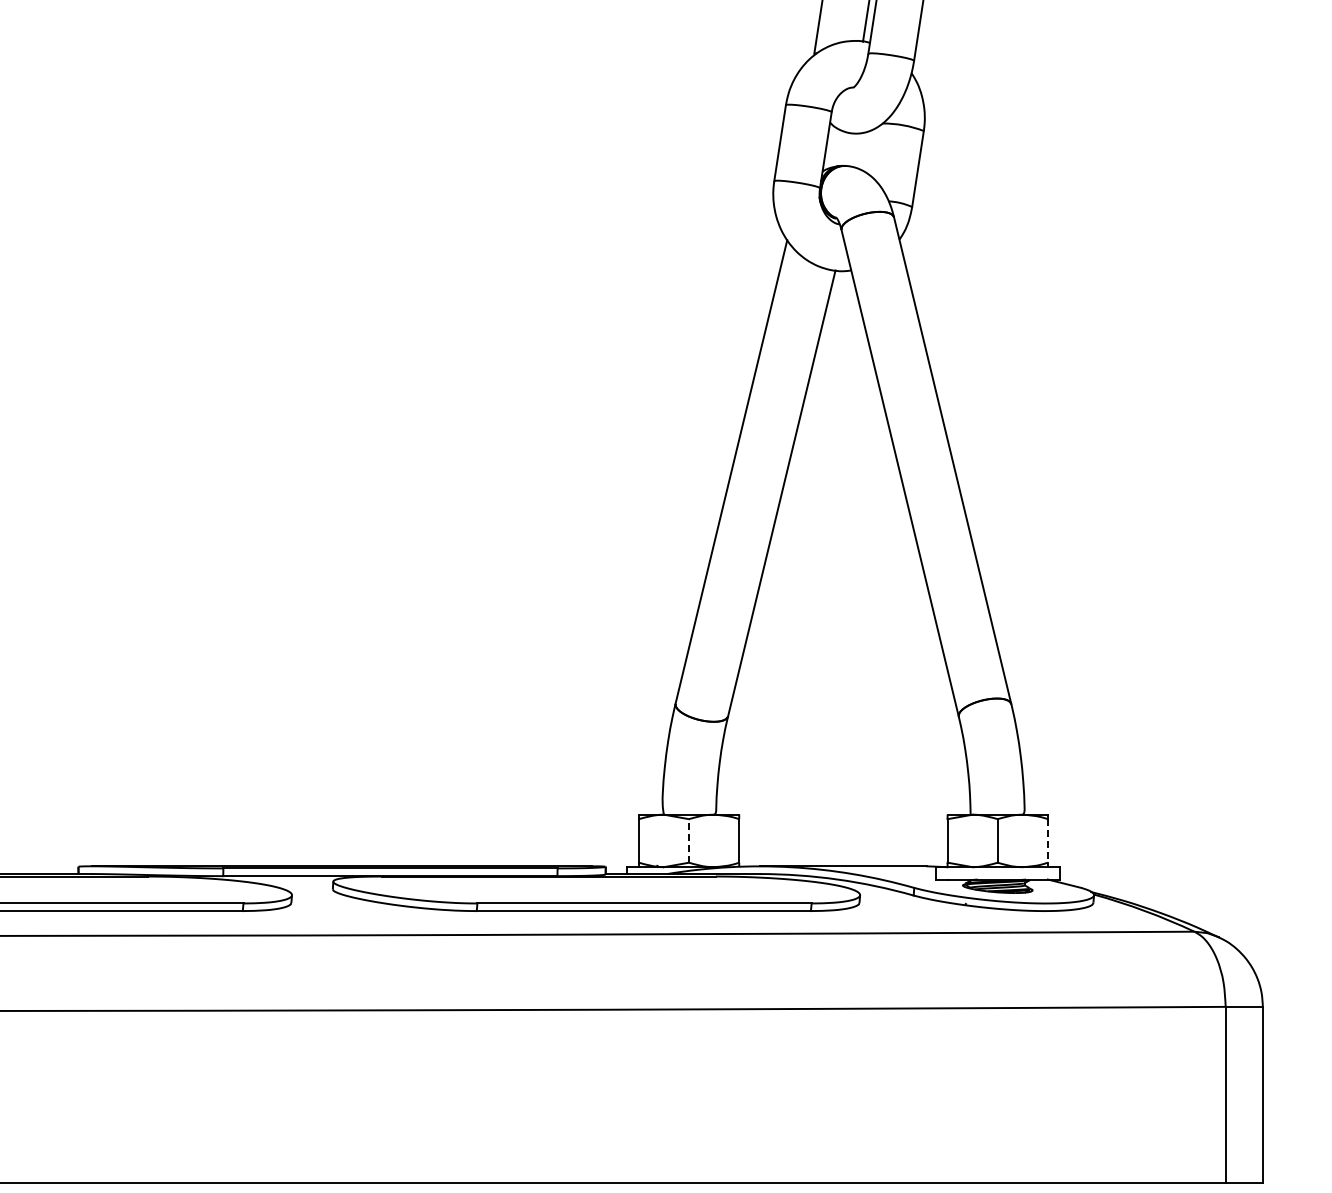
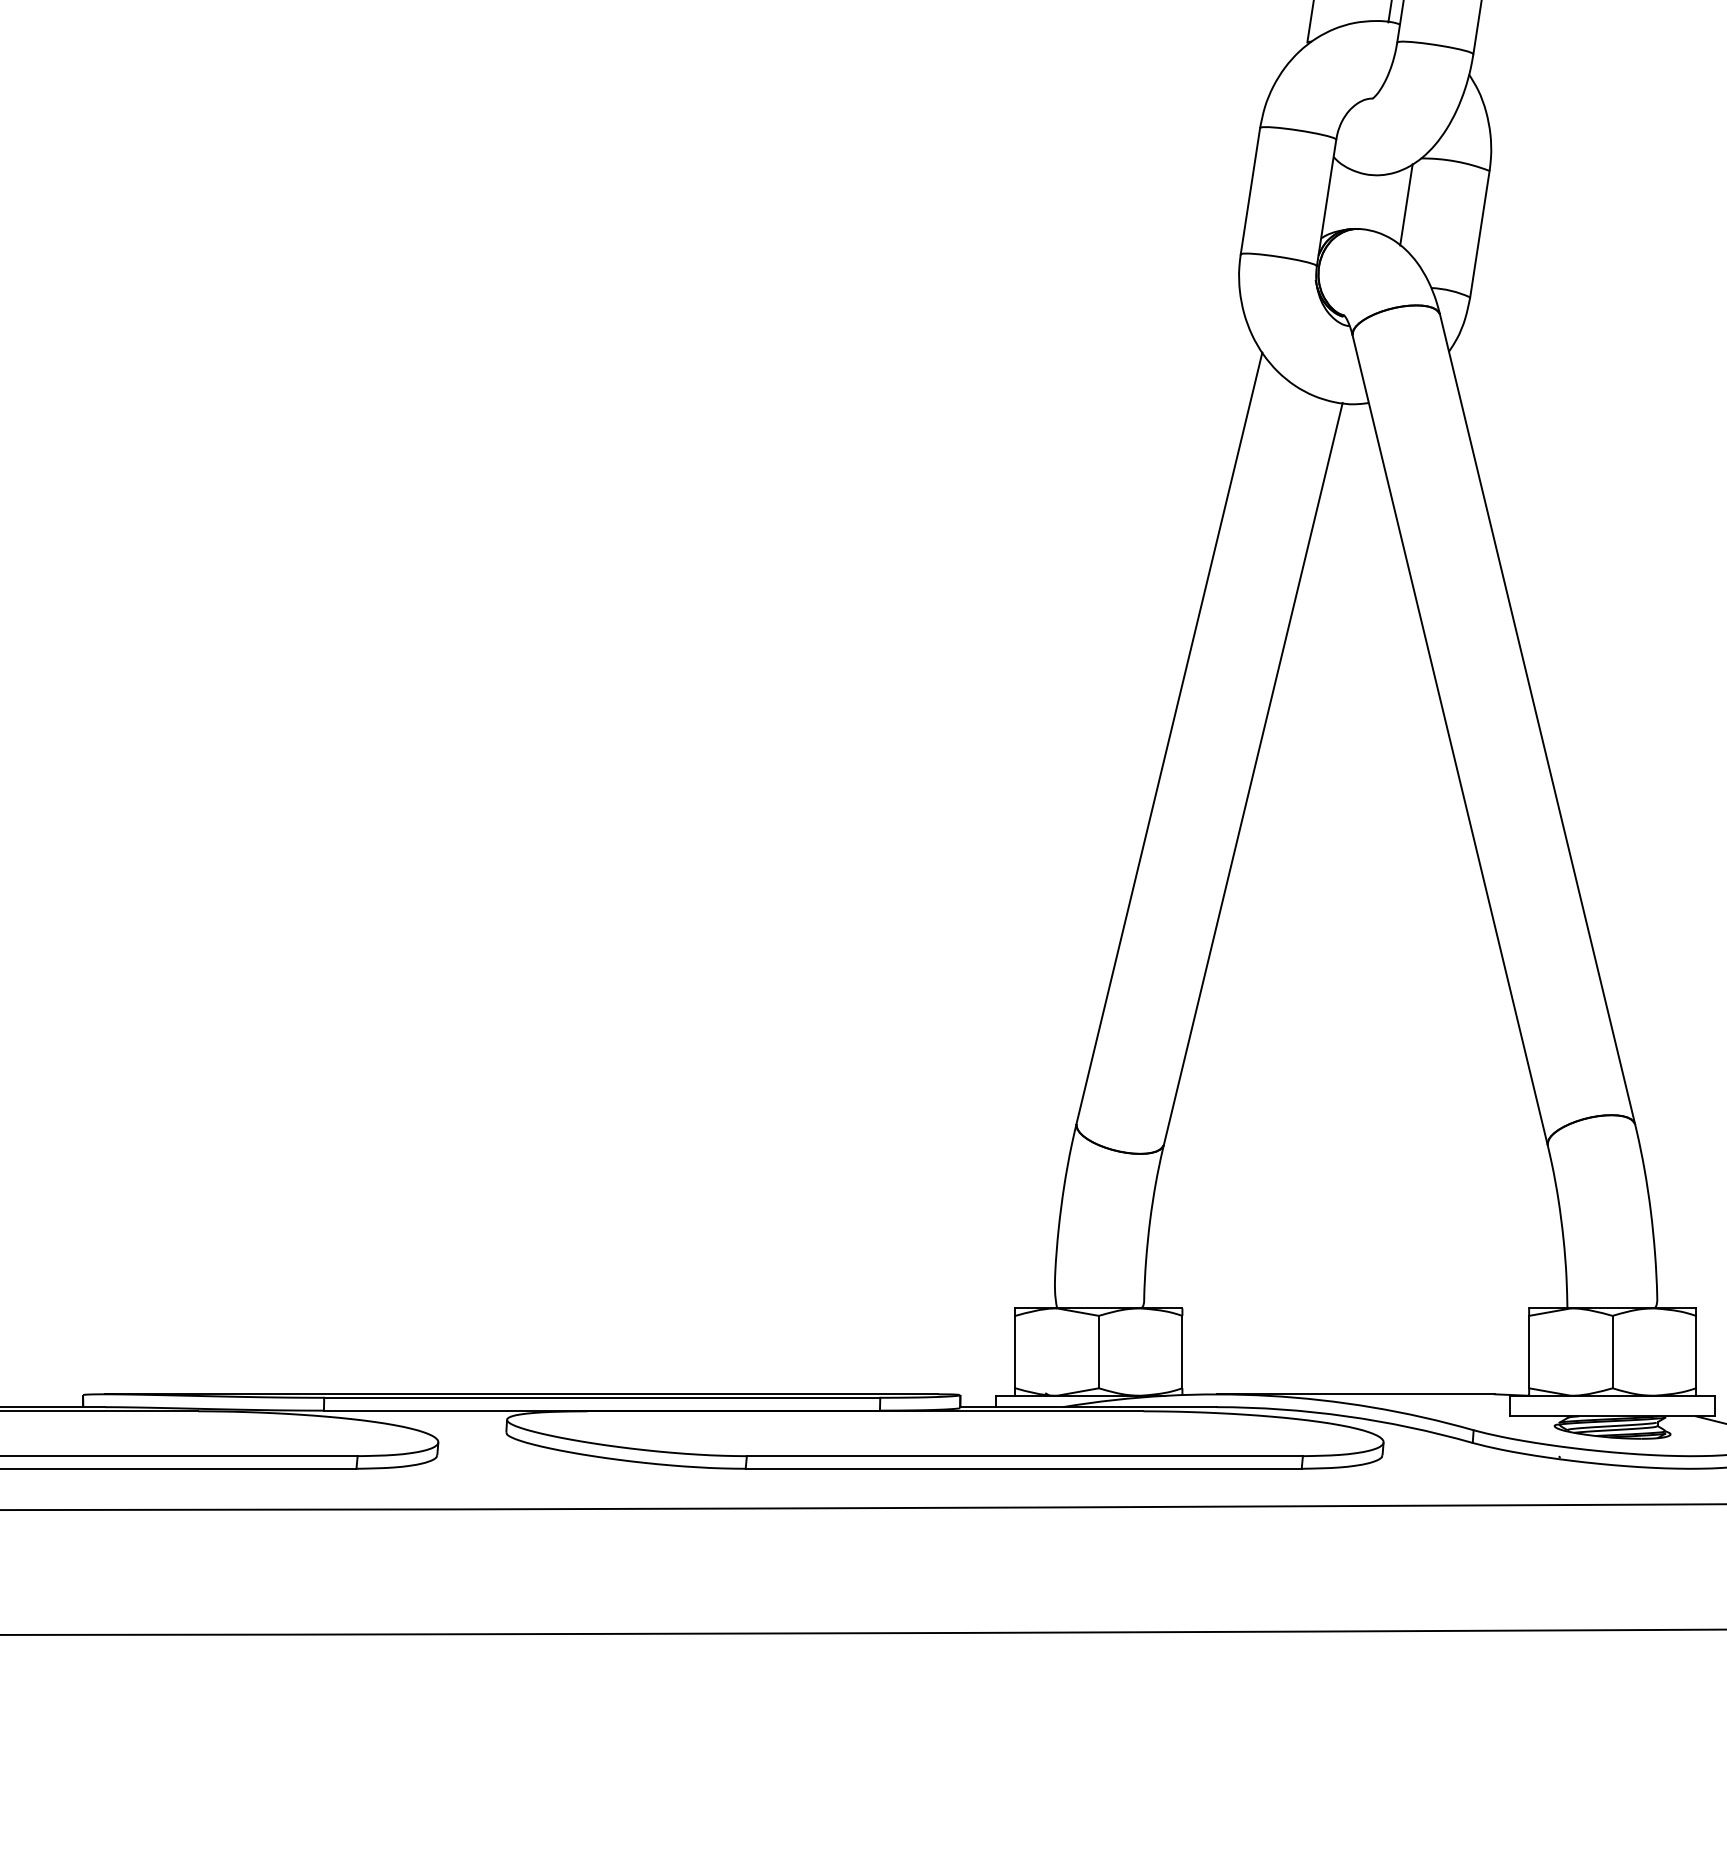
line: (873, 151) -> (1405, 205), added
line: (689, 840) -> (1099, 1351), dashed -> solid
line: (1047, 840) -> (1695, 1351), dashed -> solid

